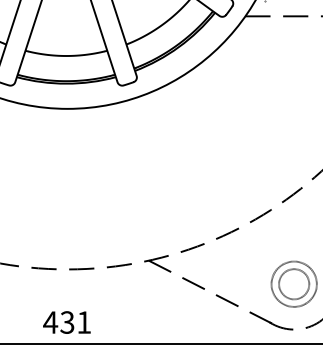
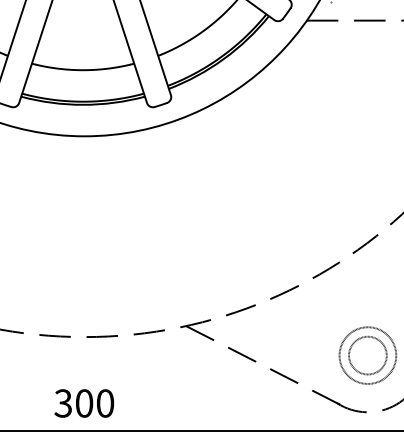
text: (66, 322) -> (83, 403), 431 -> 300

